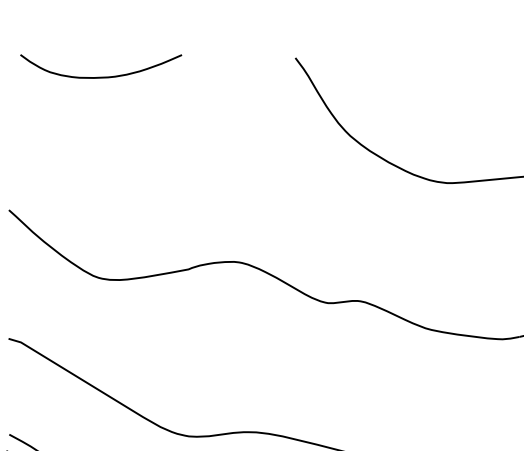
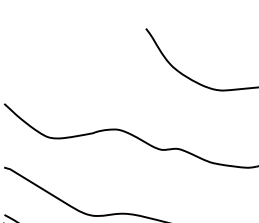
curve: (100, 75) -> (49, 37), removed

